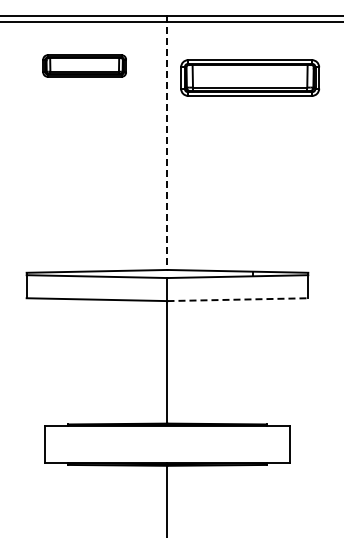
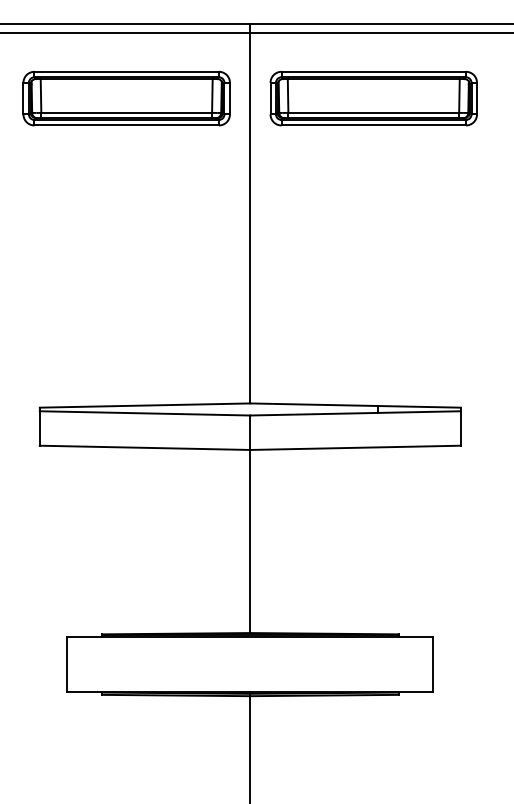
part: (84, 65) -> (126, 97), size x1.67
part: (250, 77) -> (374, 97), moved
line: (167, 143) -> (250, 214), dashed -> solid
line: (238, 299) -> (356, 447), dashed -> solid

